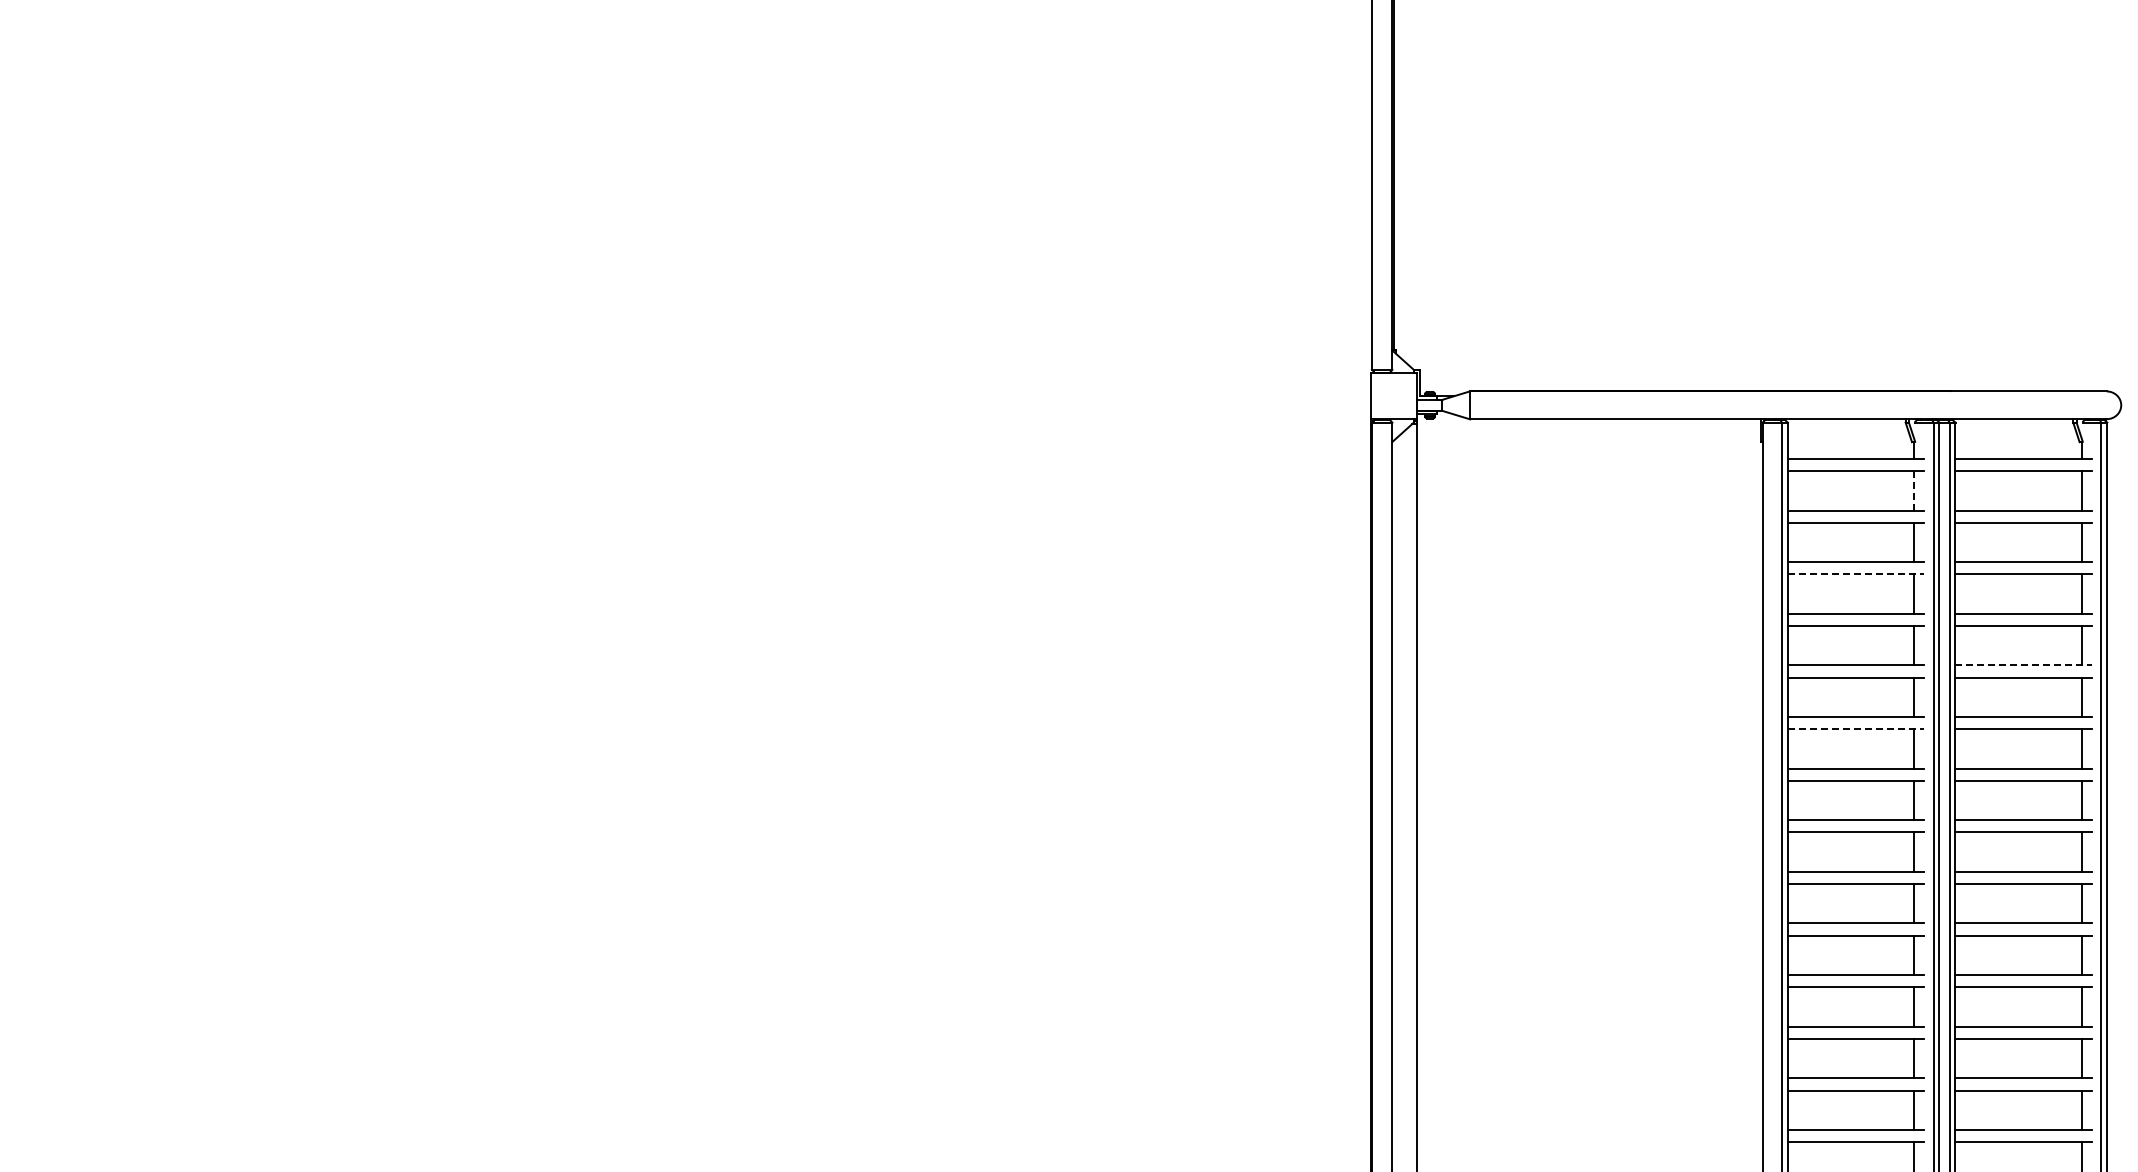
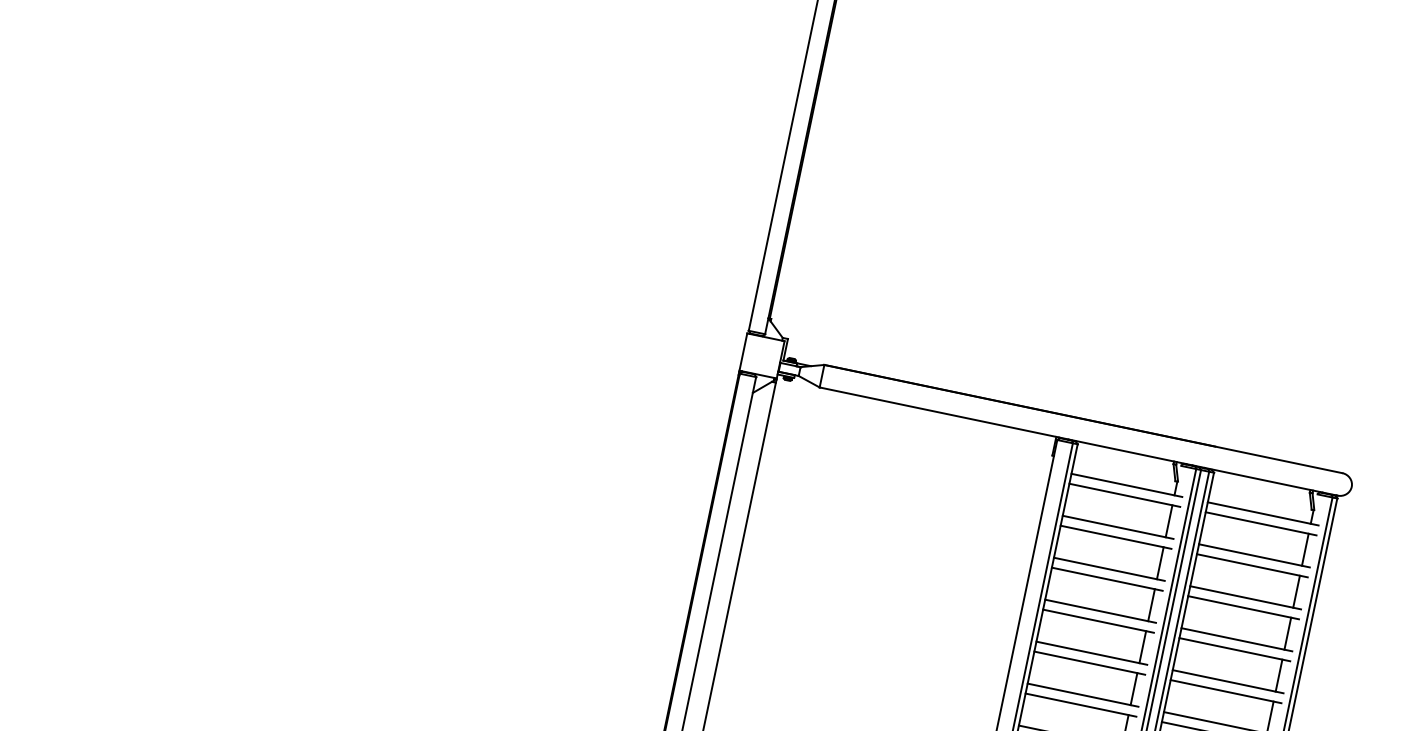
line: (1914, 490) -> (1169, 520), dashed -> solid
line: (1856, 574) -> (1107, 579), dashed -> solid
line: (2024, 665) -> (1228, 681), dashed -> solid
line: (1856, 729) -> (1081, 705), dashed -> solid

